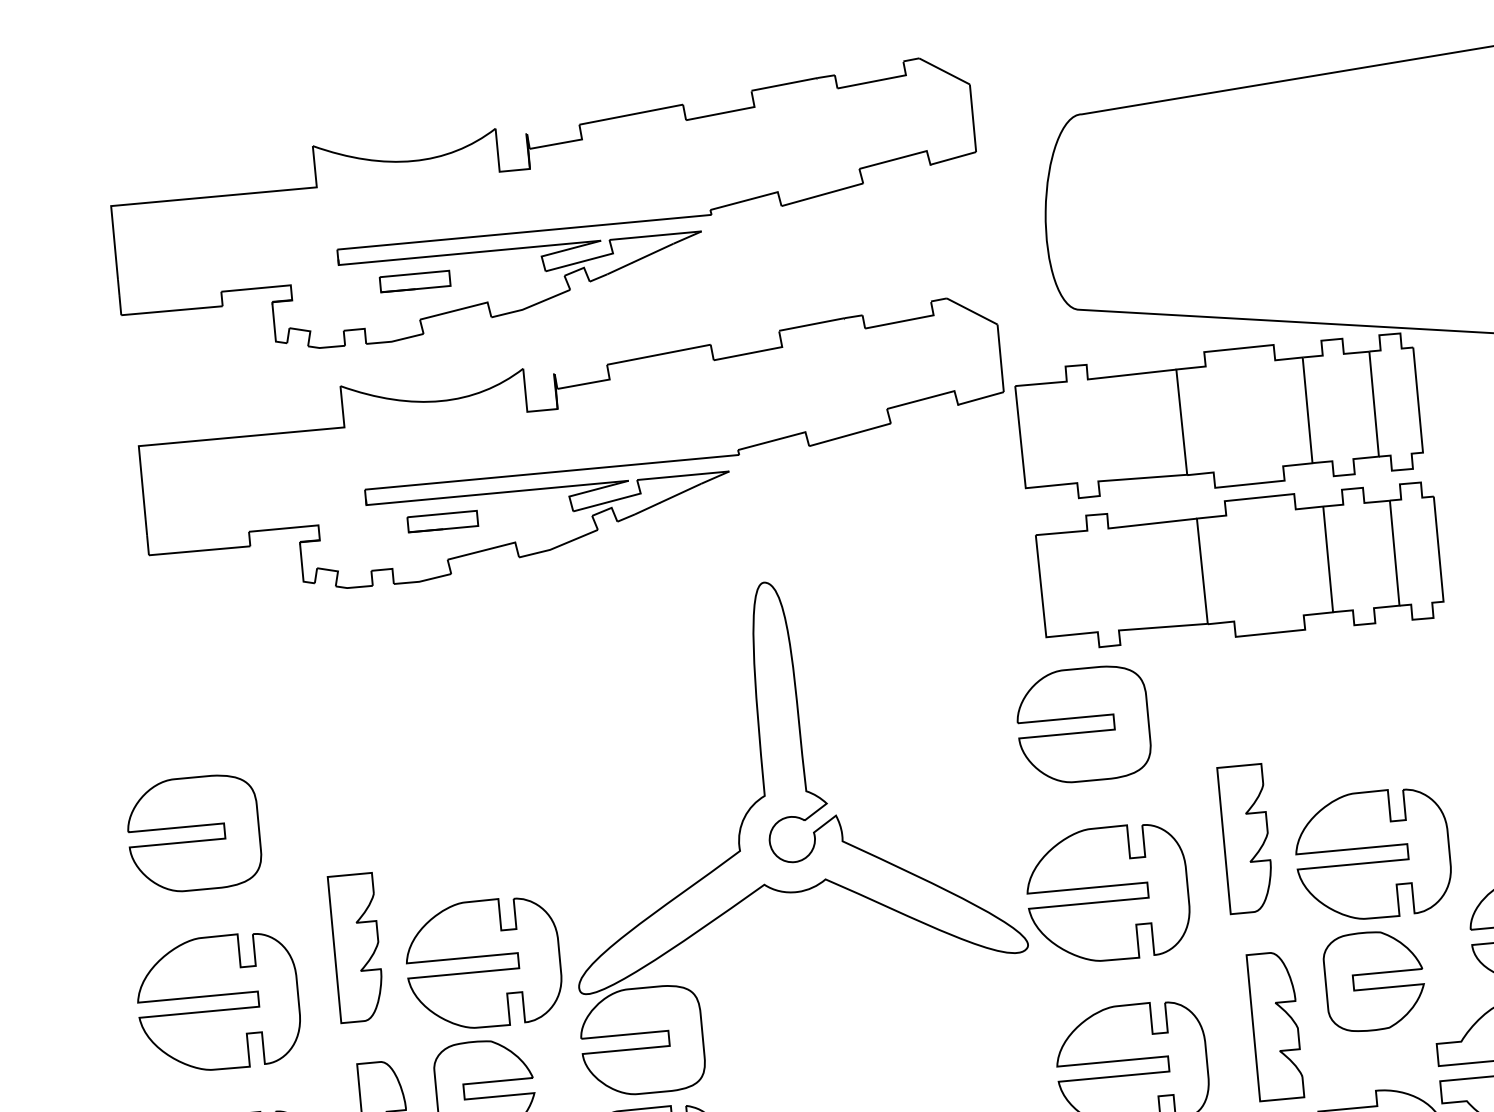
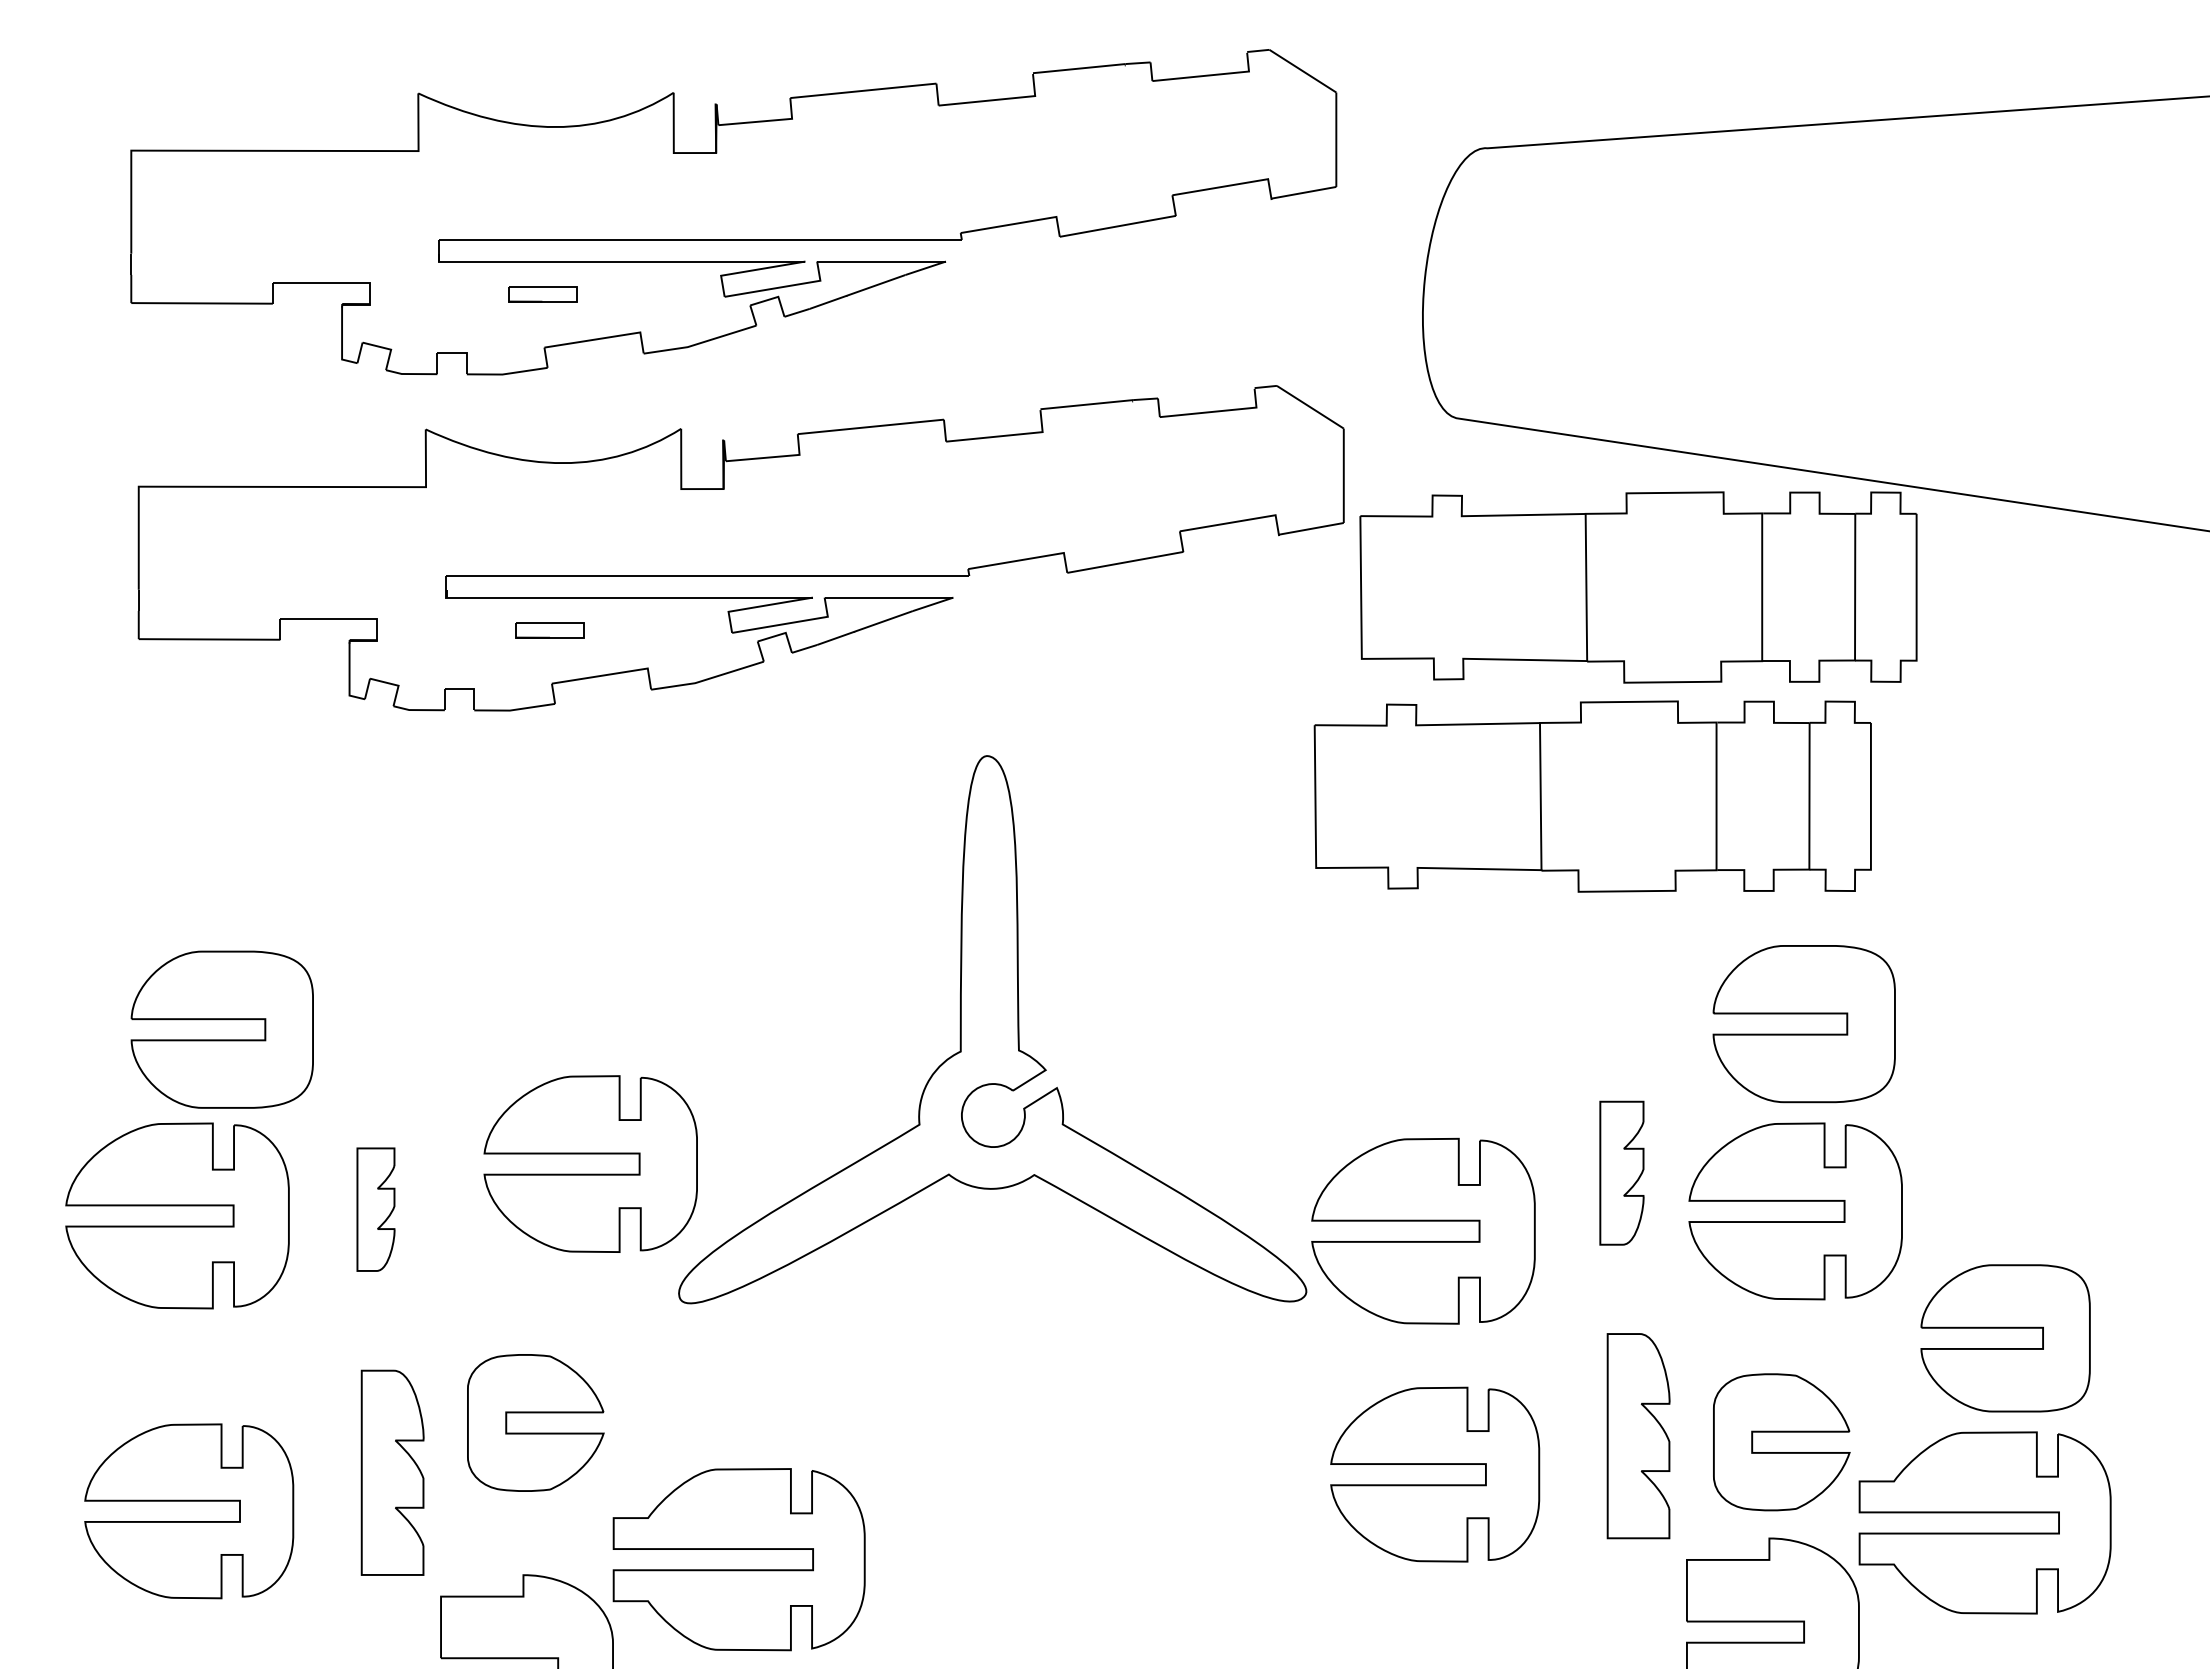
part: (415, 281) -> (542, 294), size x0.7
part: (443, 521) -> (550, 630), size x0.7
part: (1239, 567) -> (1592, 796), moved
part: (1083, 731) -> (1803, 1033), moved
part: (192, 827) -> (221, 1020), moved
part: (1245, 839) -> (1621, 1173), size x0.7
part: (356, 947) -> (375, 1209), size x0.6
part: (482, 957) -> (590, 1154), moved
part: (1373, 974) -> (1781, 1432), moved
part: (217, 996) -> (177, 1206), moved
part: (642, 1047) -> (759, 1384), removed

